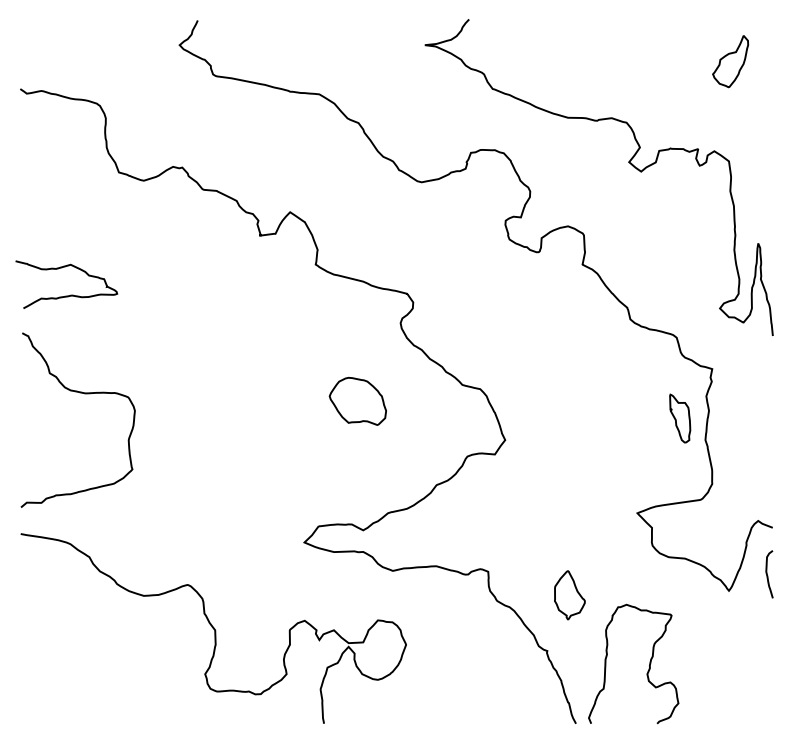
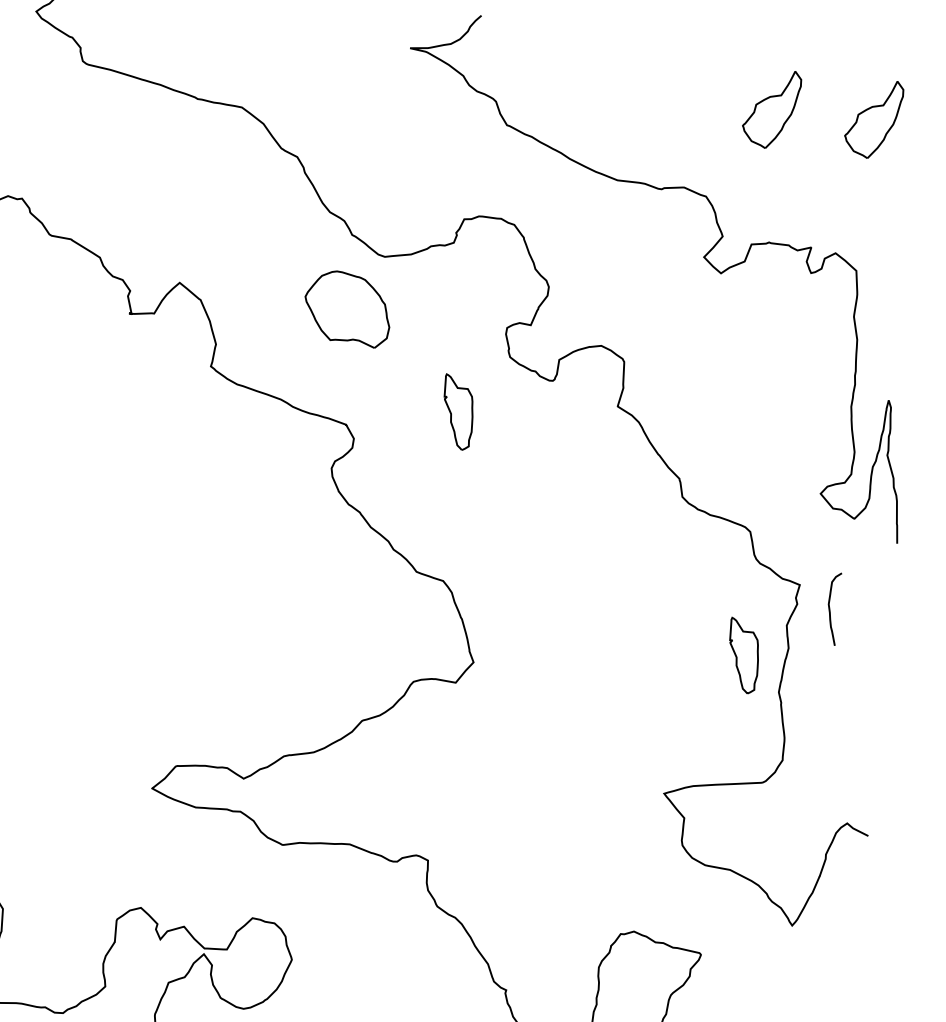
part: (663, 61) -> (771, 108), added
part: (479, 278) -> (458, 412), added
part: (357, 401) -> (347, 308), moved
curve: (768, 575) -> (831, 610), moved
part: (569, 595) -> (548, 908), removed

